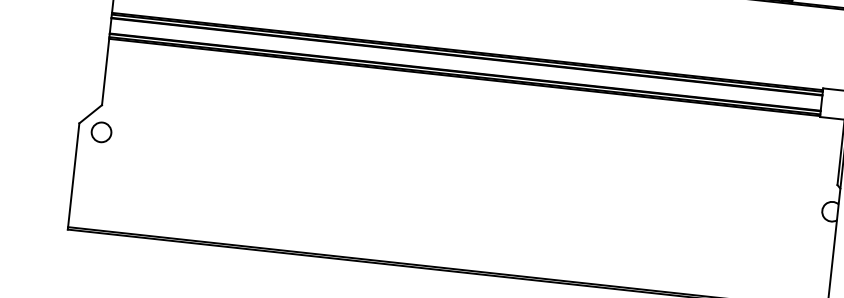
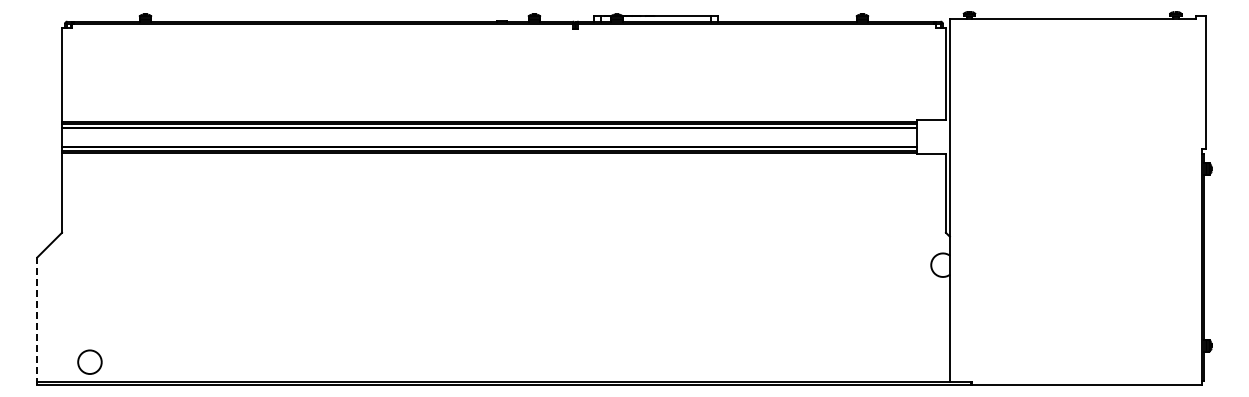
circle: (101, 131) -> (89, 361), moved
line: (73, 176) -> (37, 321), solid -> dashed

